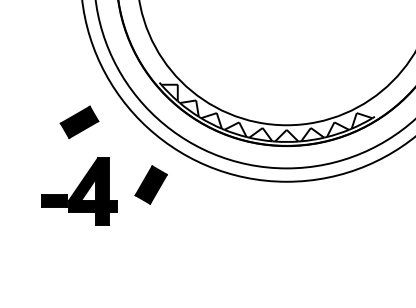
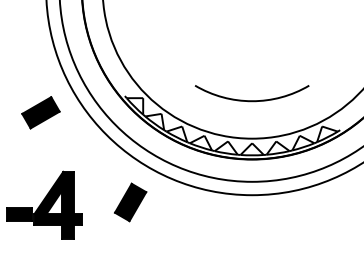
arc: (286, 86) -> (251, 99), added
part: (79, 121) -> (40, 111), moved
part: (150, 184) -> (129, 201), moved

